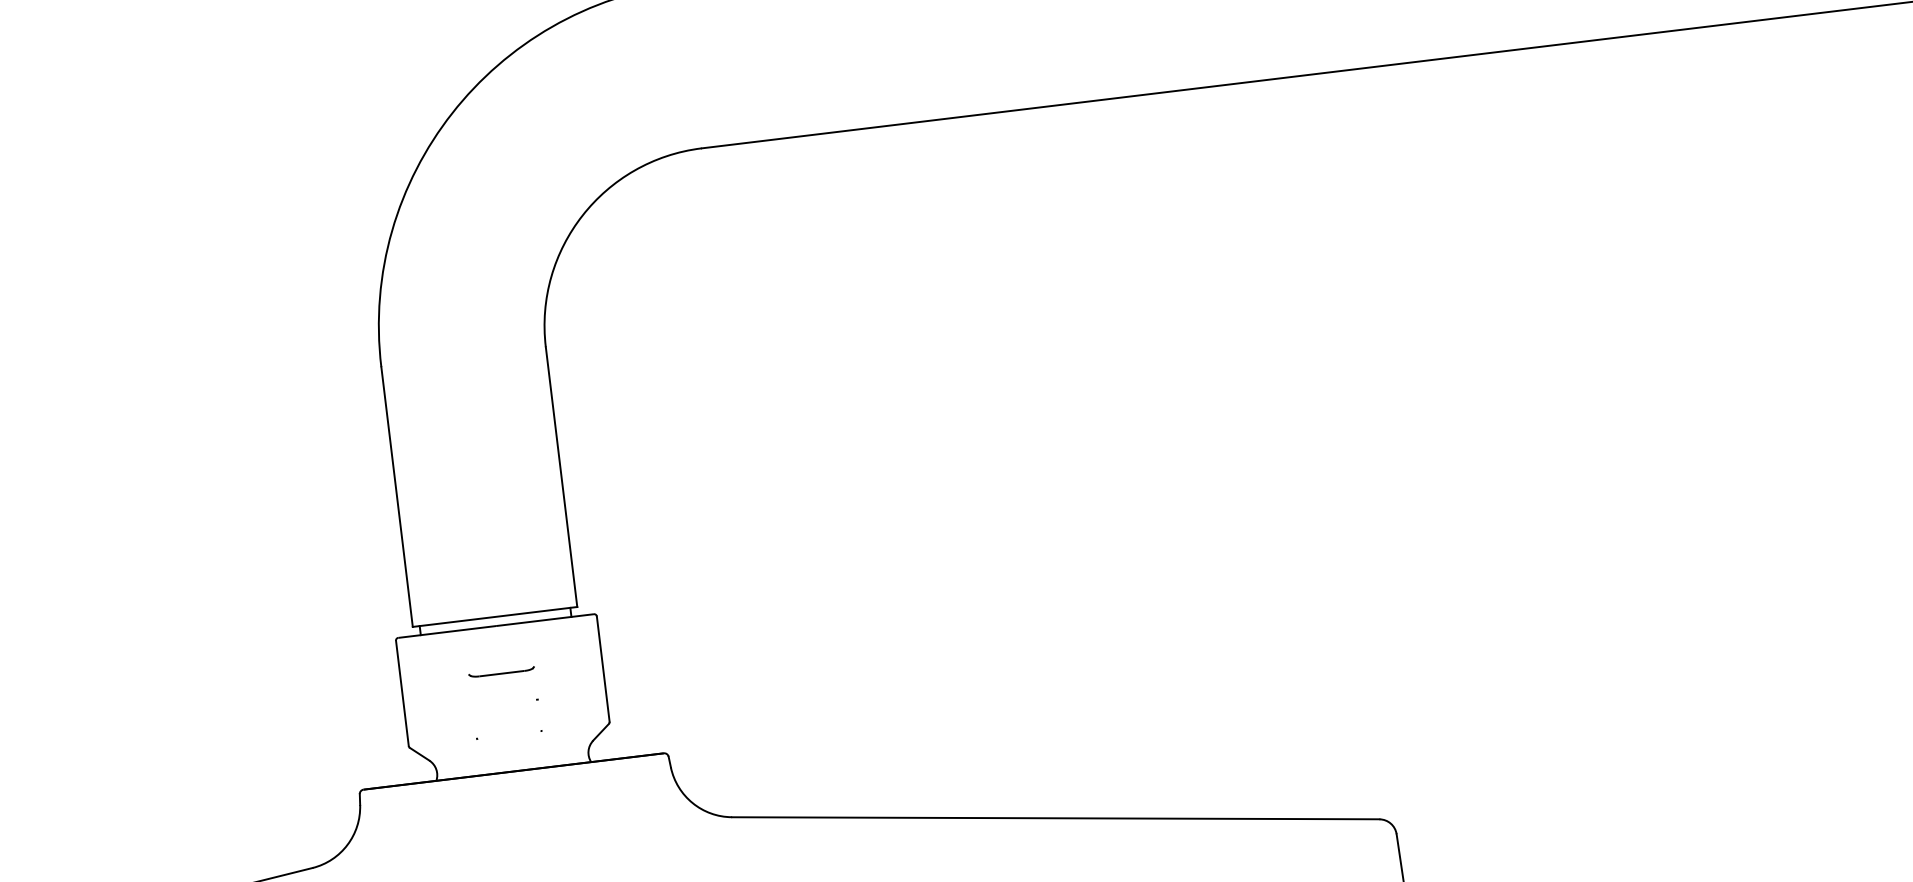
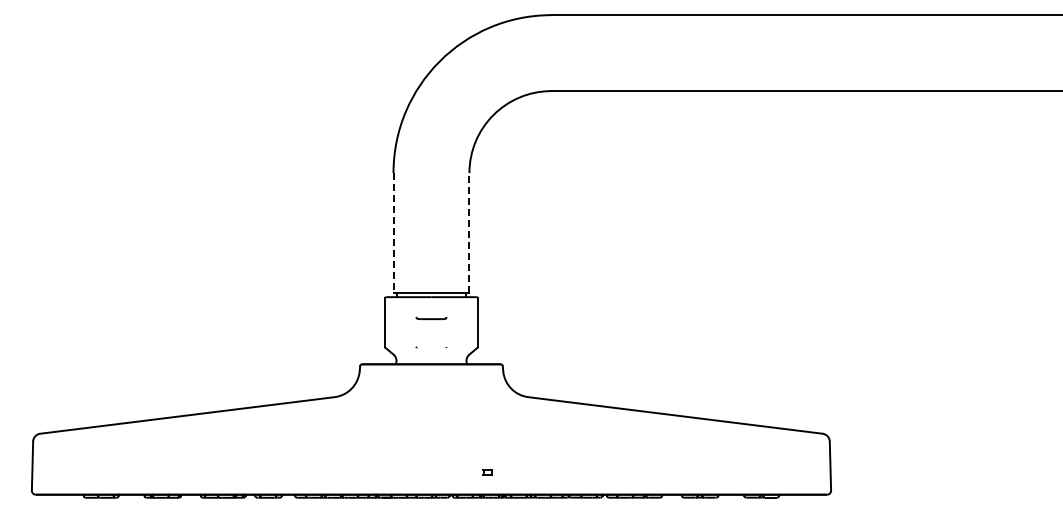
line: (561, 478) -> (469, 233), solid -> dashed
line: (397, 498) -> (393, 233), solid -> dashed

